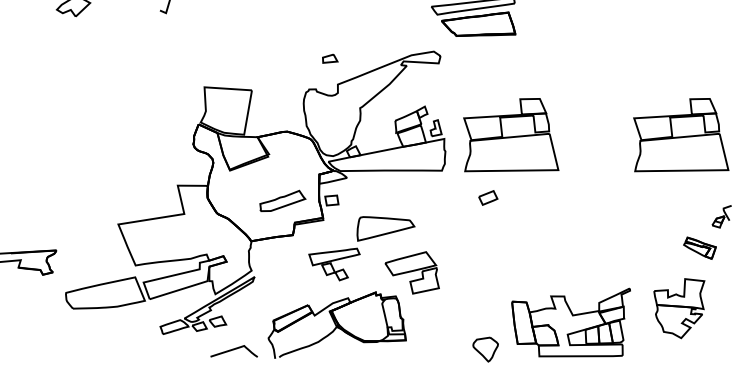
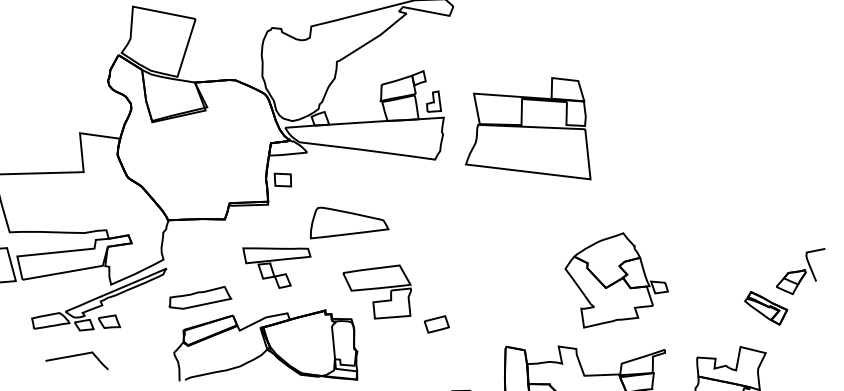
part: (681, 135) -> (760, 154), removed
part: (488, 197) -> (437, 323), moved
part: (282, 200) -> (200, 296), moved
part: (721, 216) -> (800, 269), size x1.67
part: (587, 242) -> (616, 280), added
curve: (233, 350) -> (77, 356), moved

